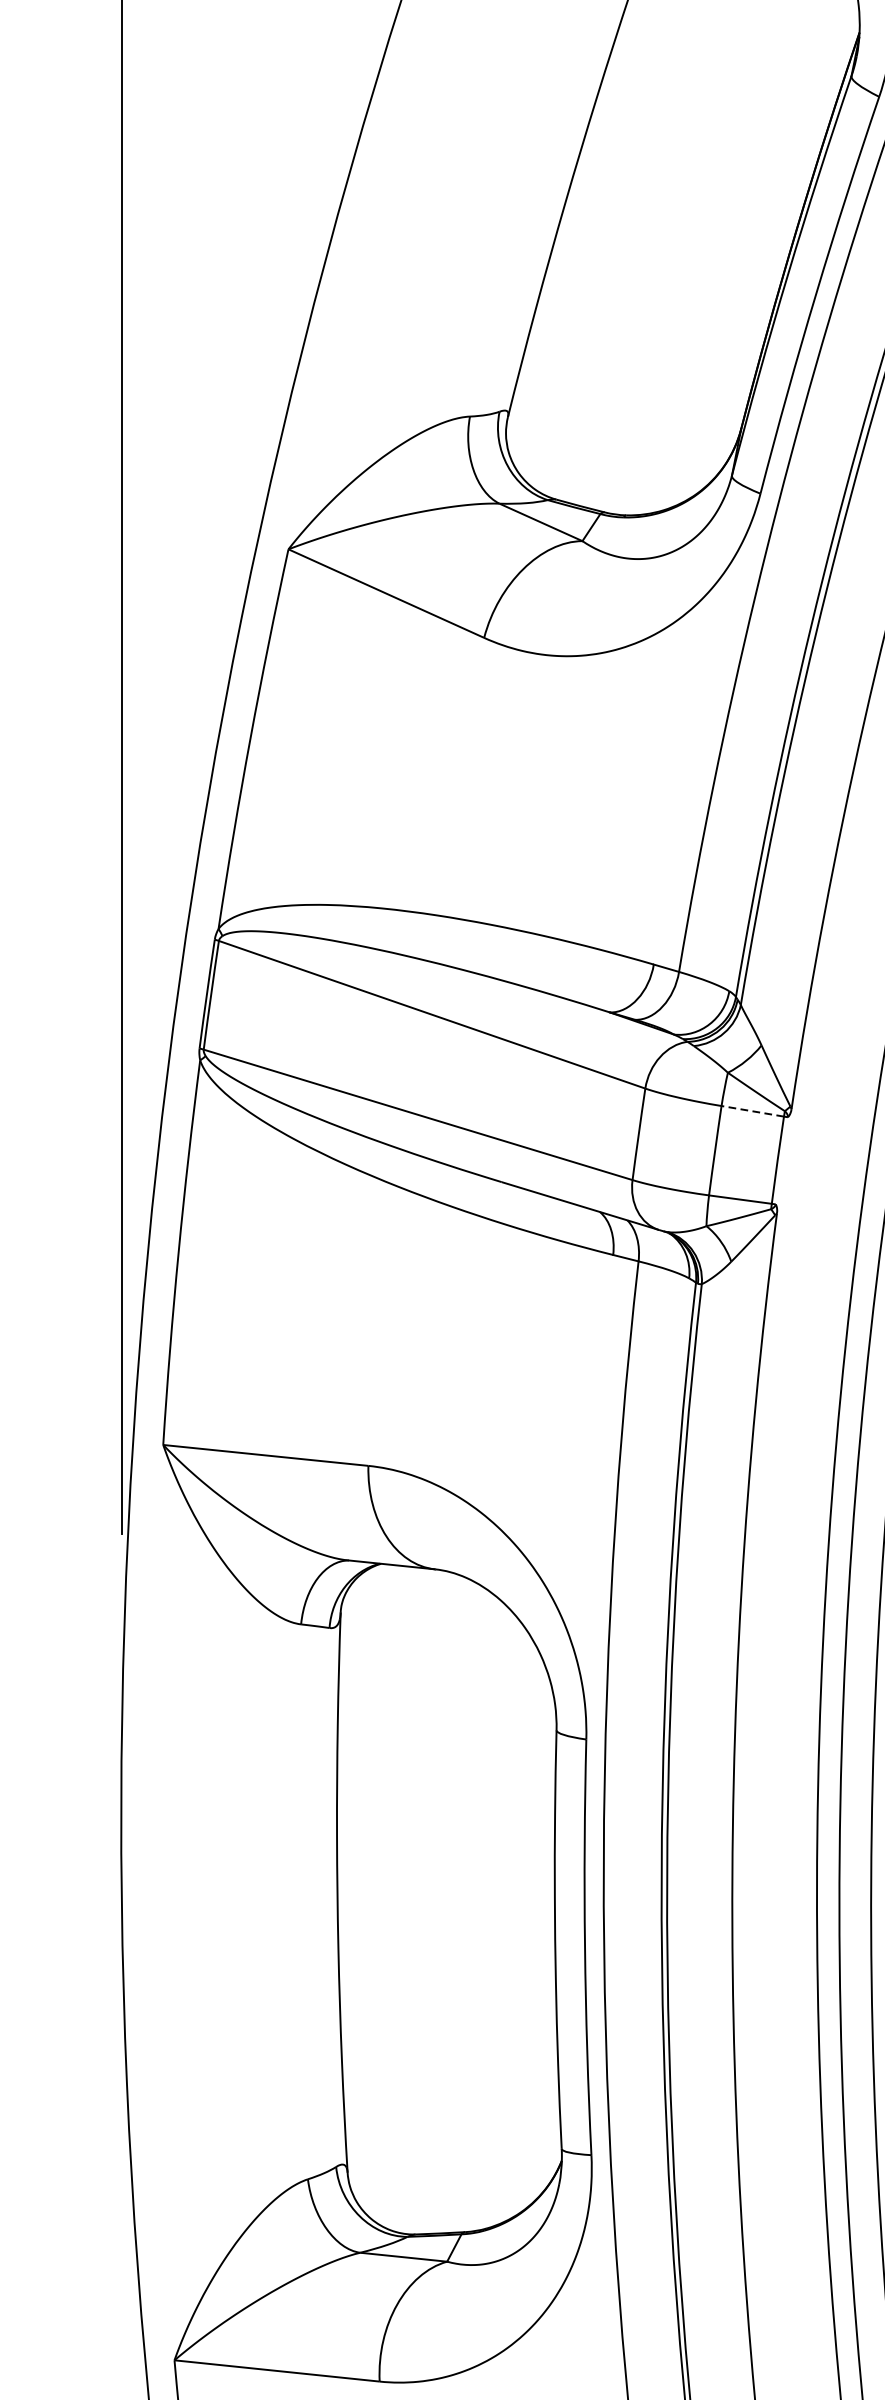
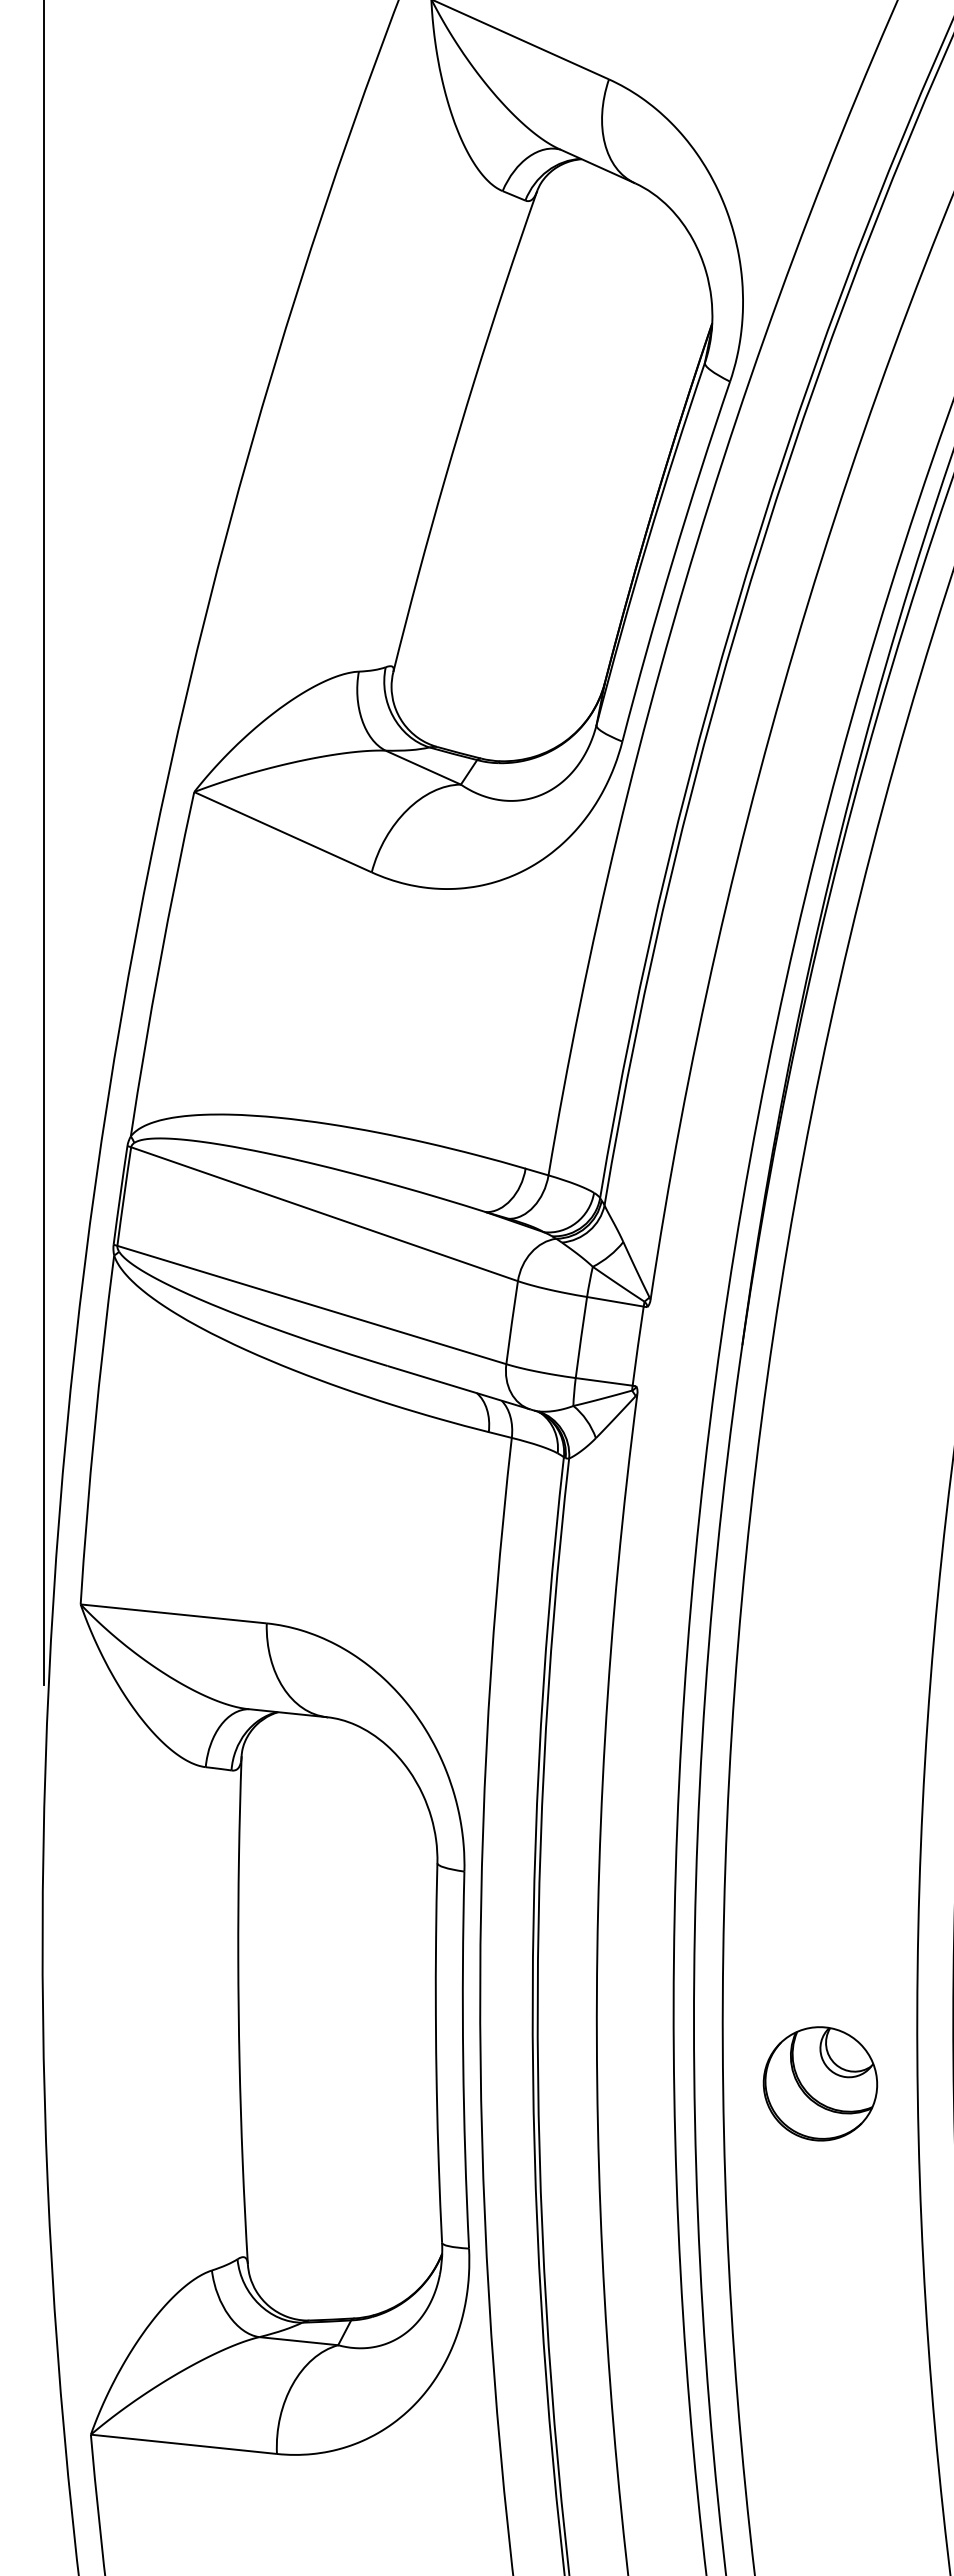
line: (752, 1110) -> (615, 1301), dashed -> solid

